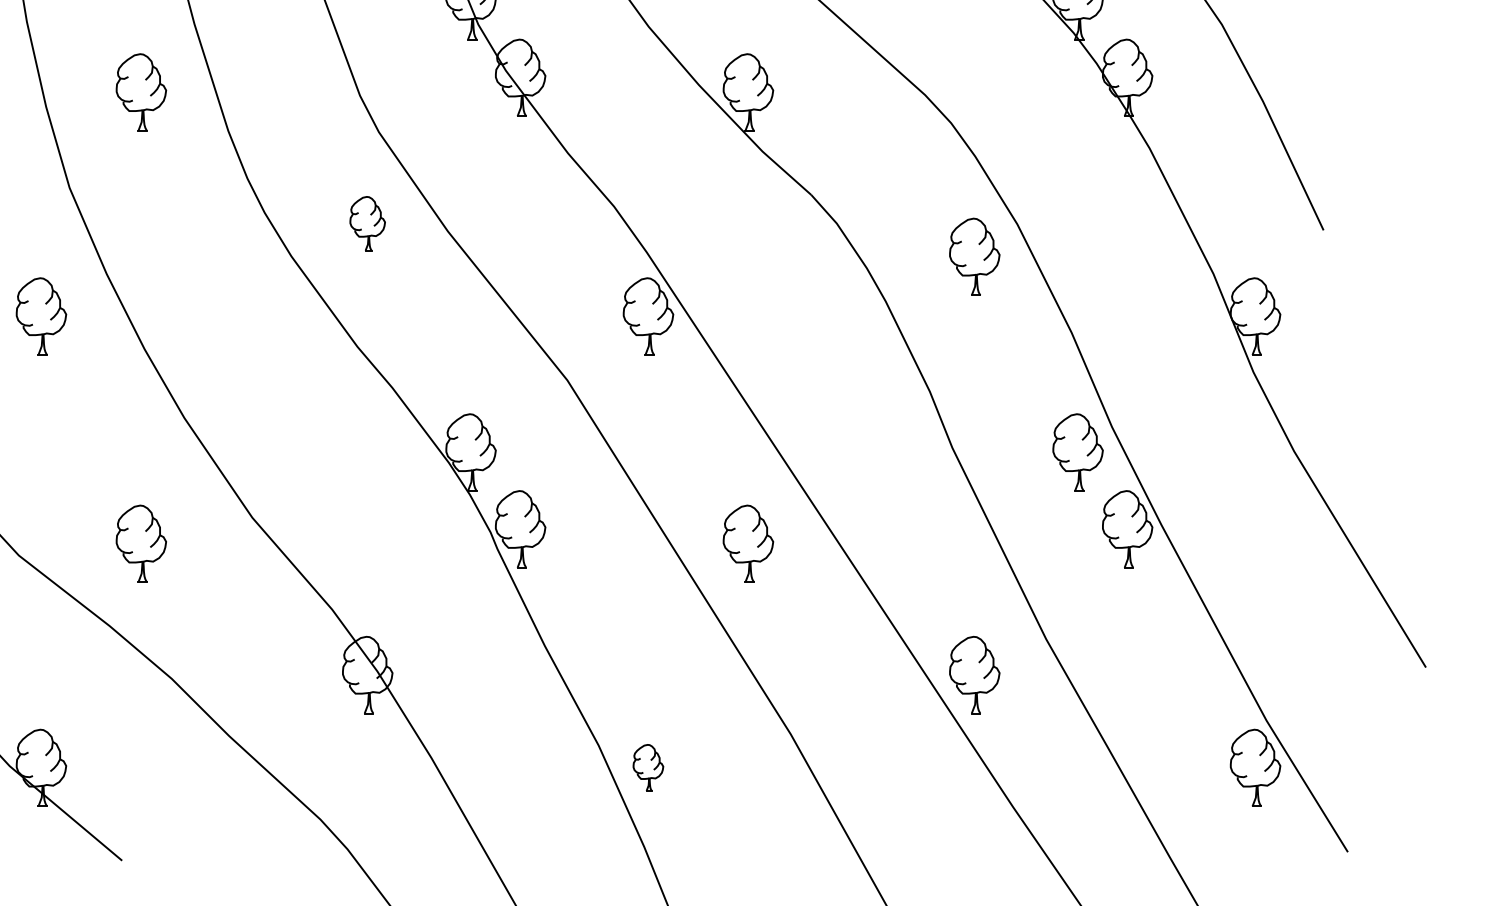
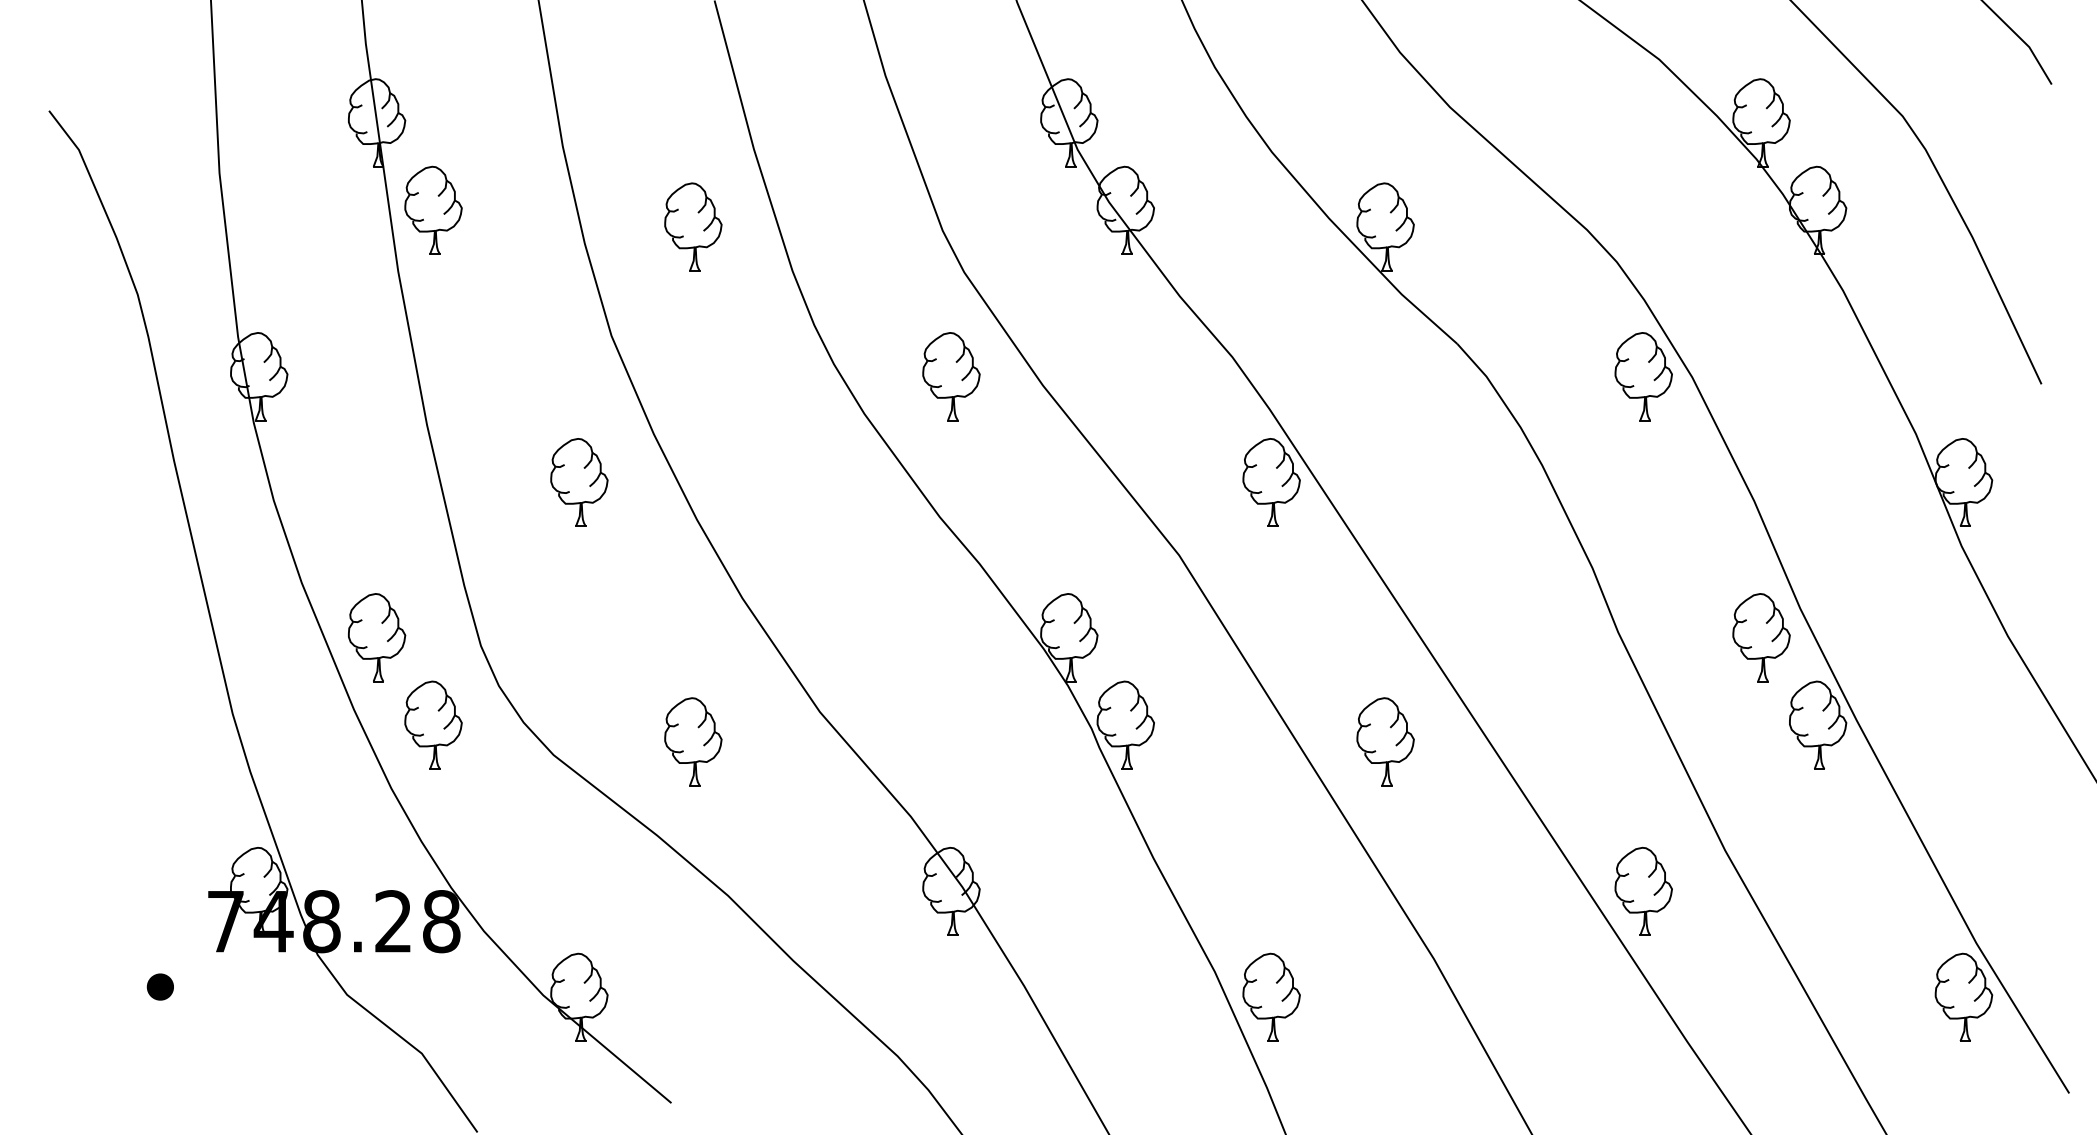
part: (367, 223) -> (951, 376), size x1.43
part: (974, 256) -> (1643, 376), moved
part: (648, 767) -> (1271, 996), size x1.67

